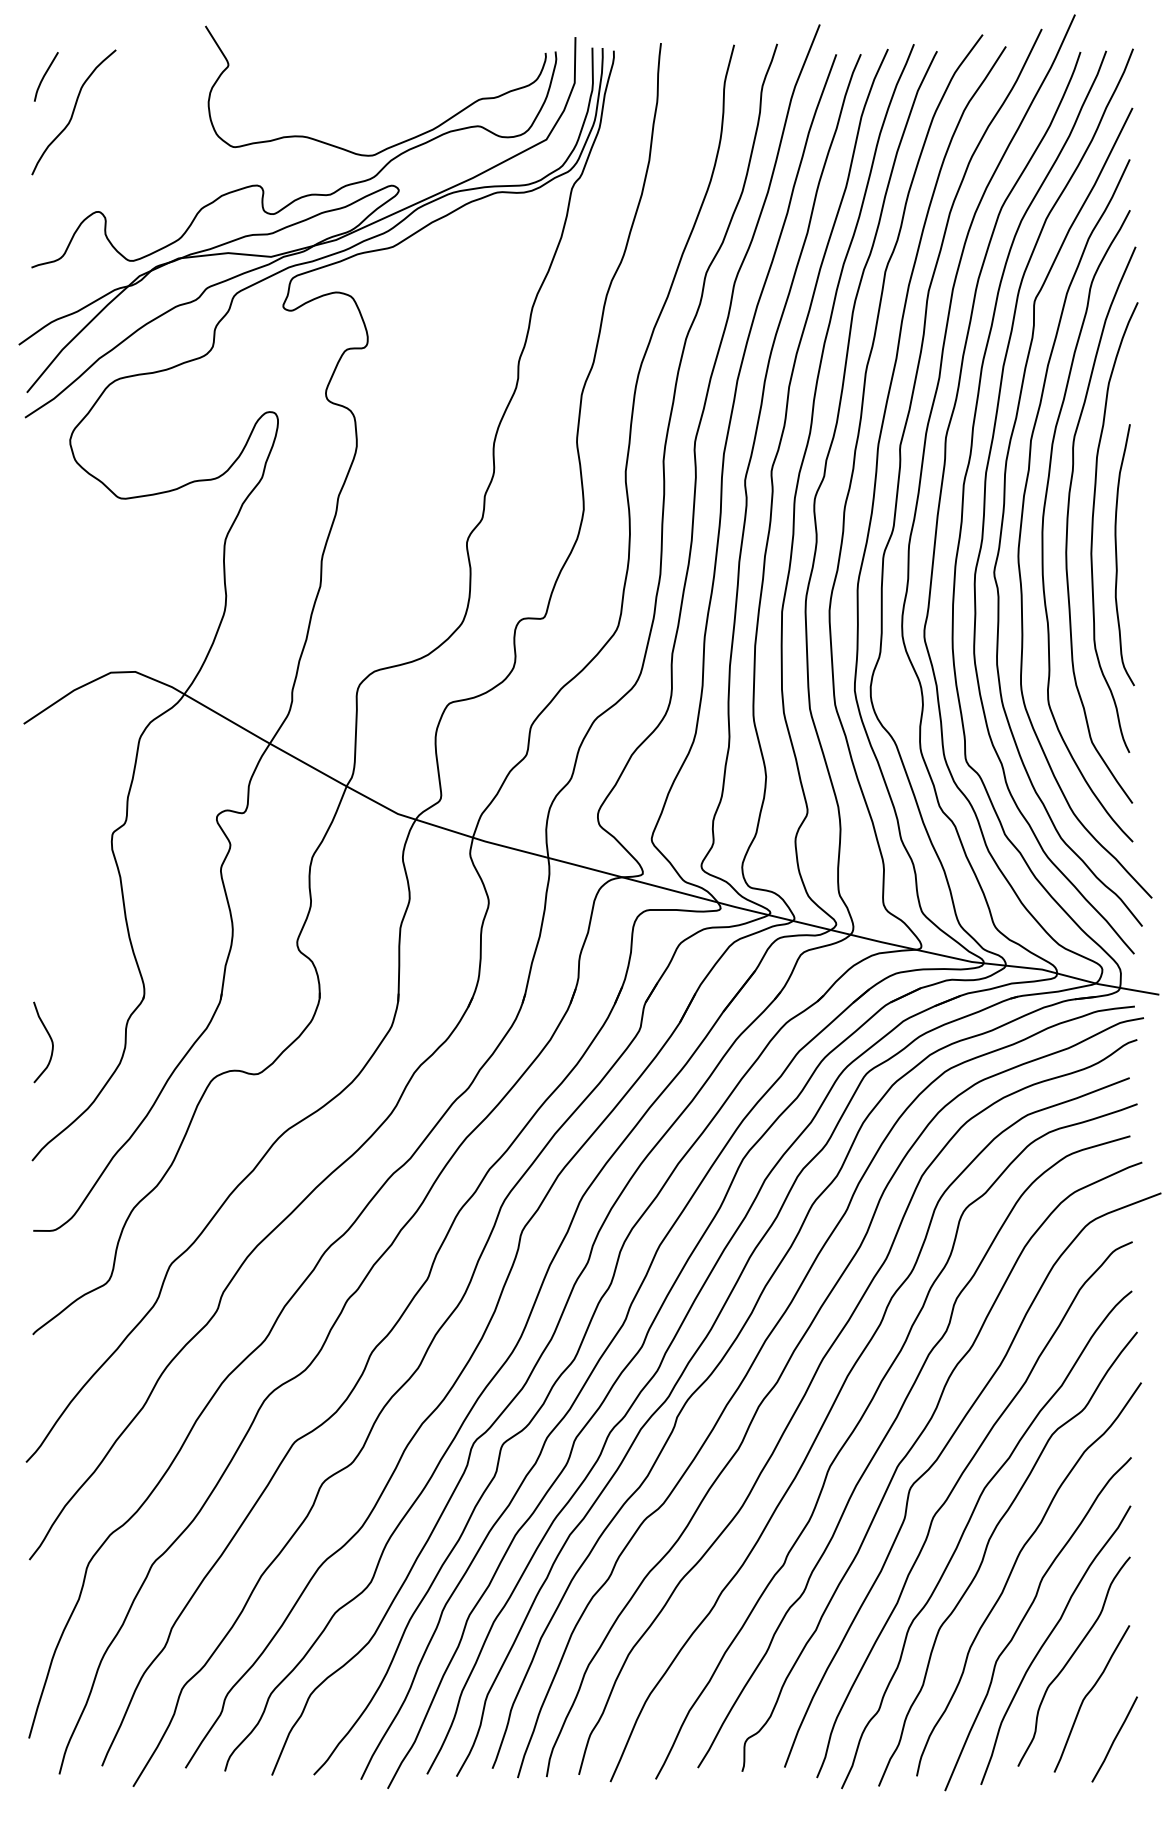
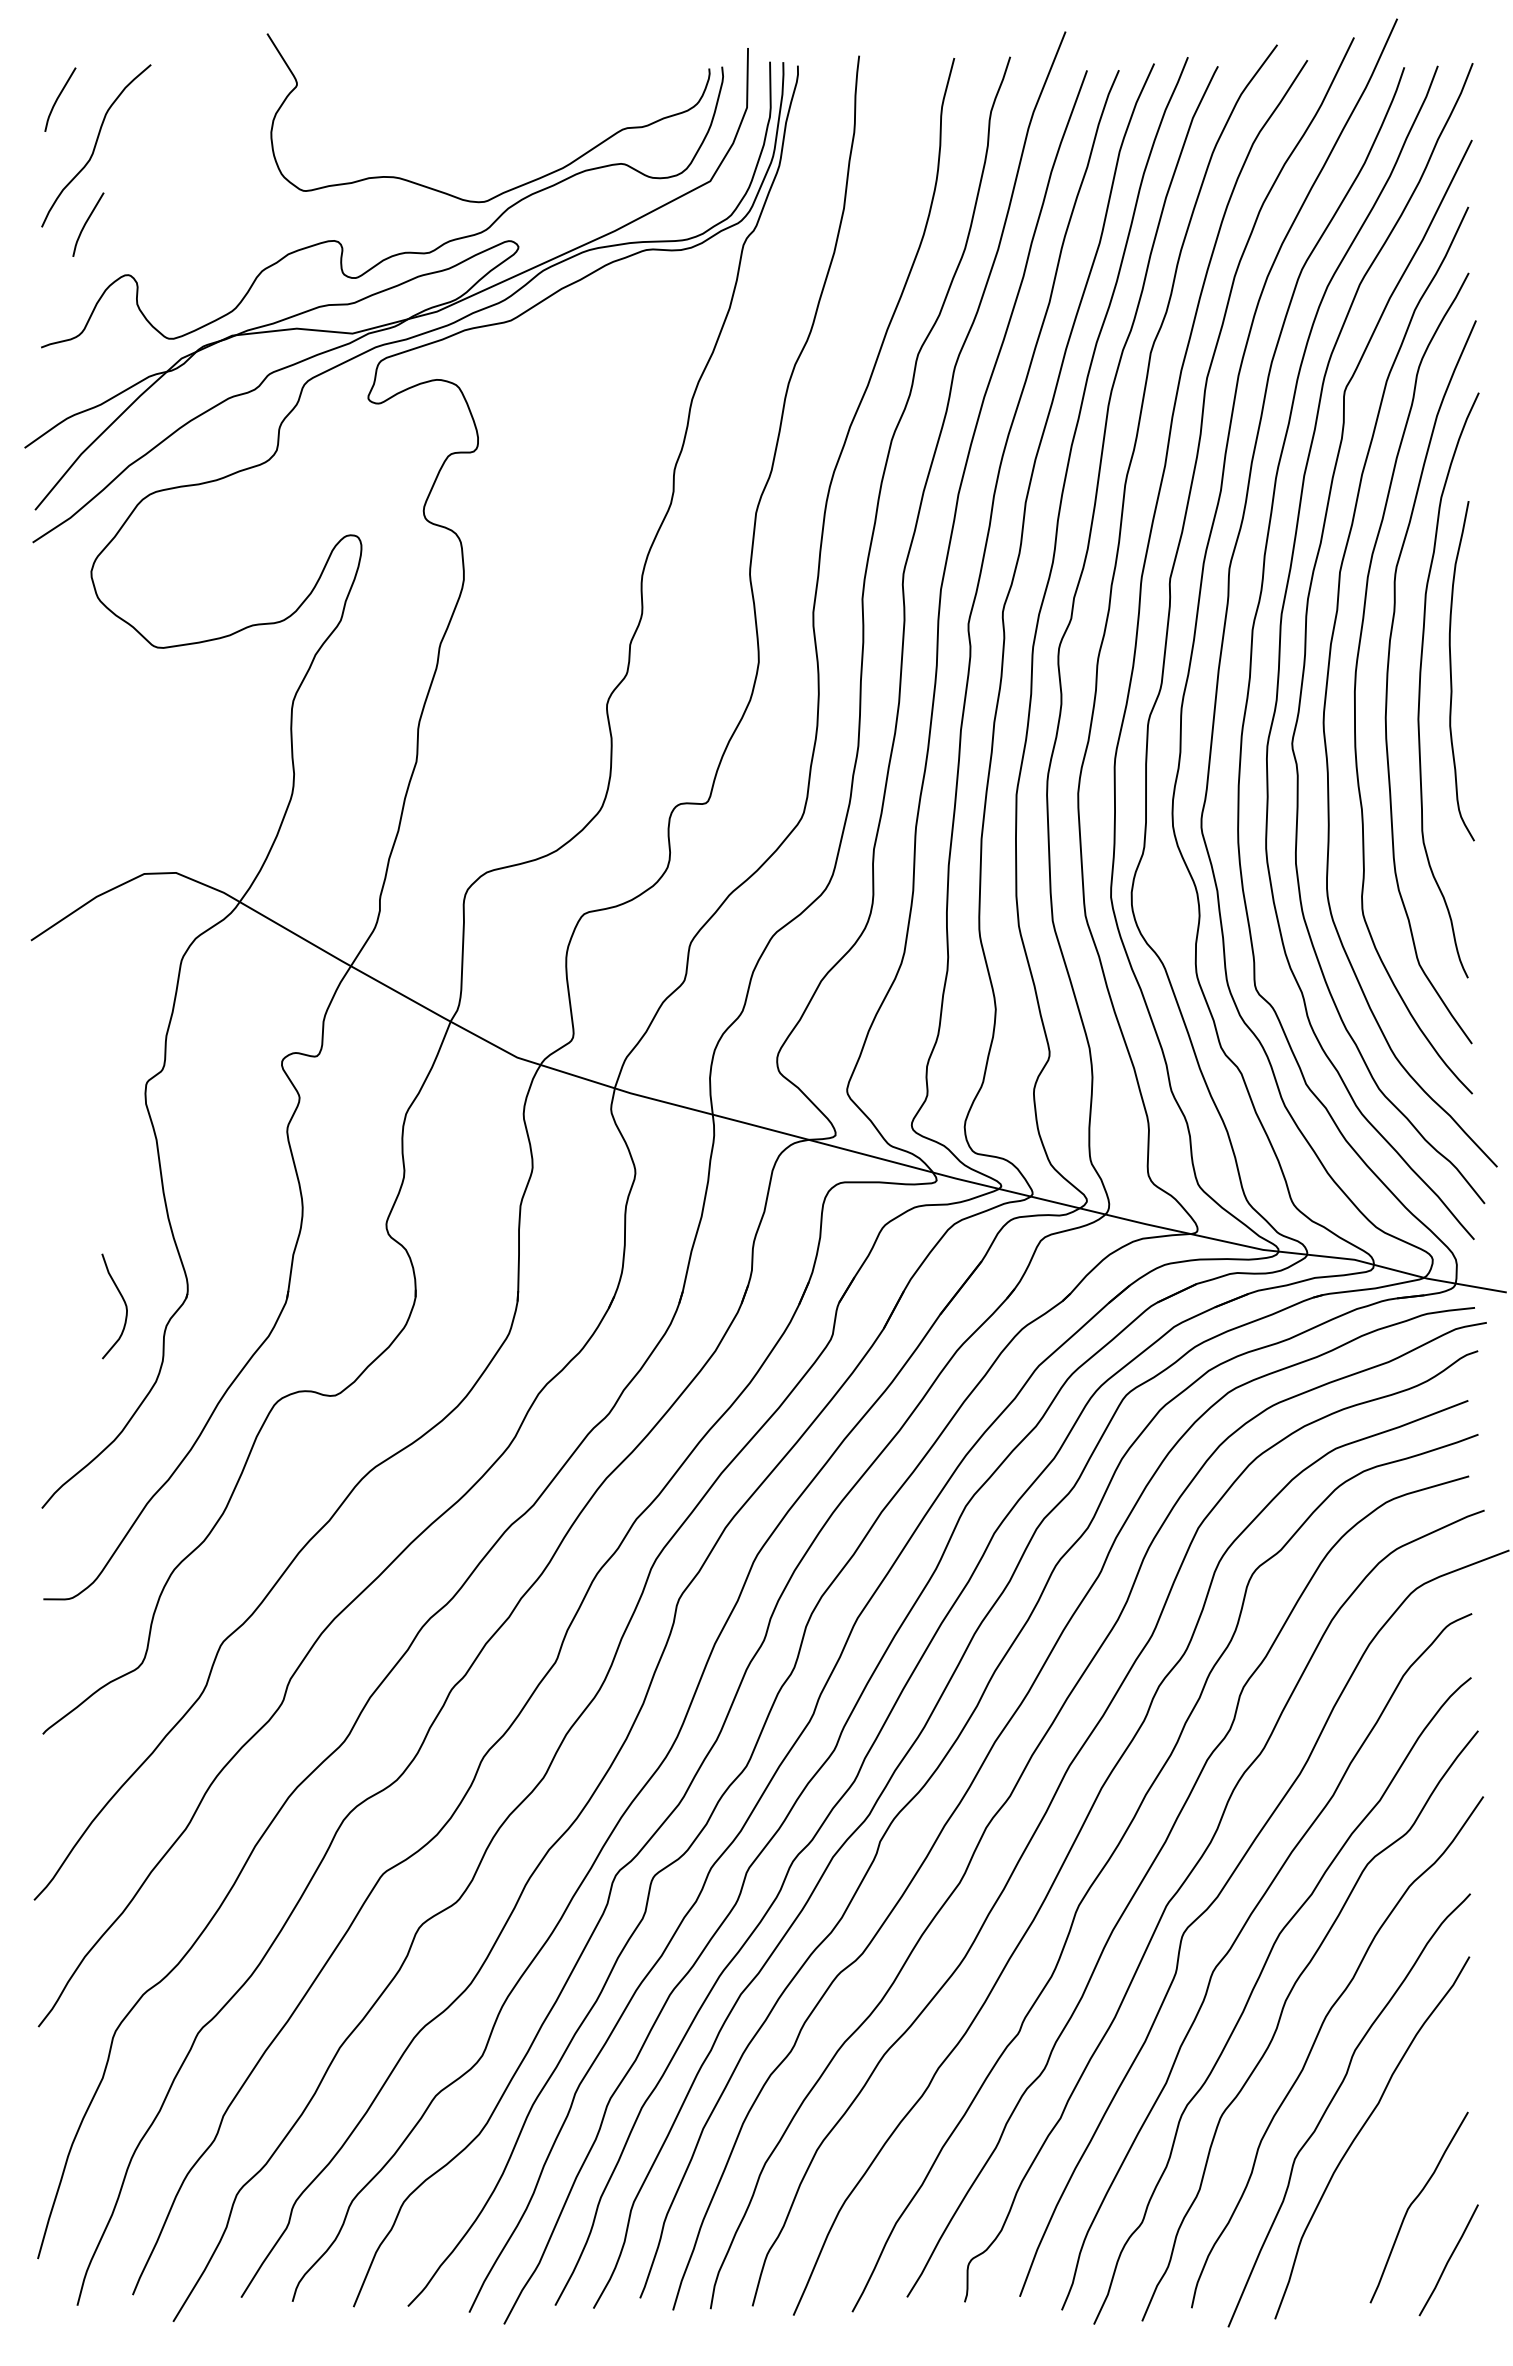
curve: (66, 172) -> (86, 224), added
curve: (1116, 555) -> (1451, 671), moved
curve: (51, 1040) -> (124, 1304), moved
curve: (1070, 1659) -> (1391, 2156), removed

